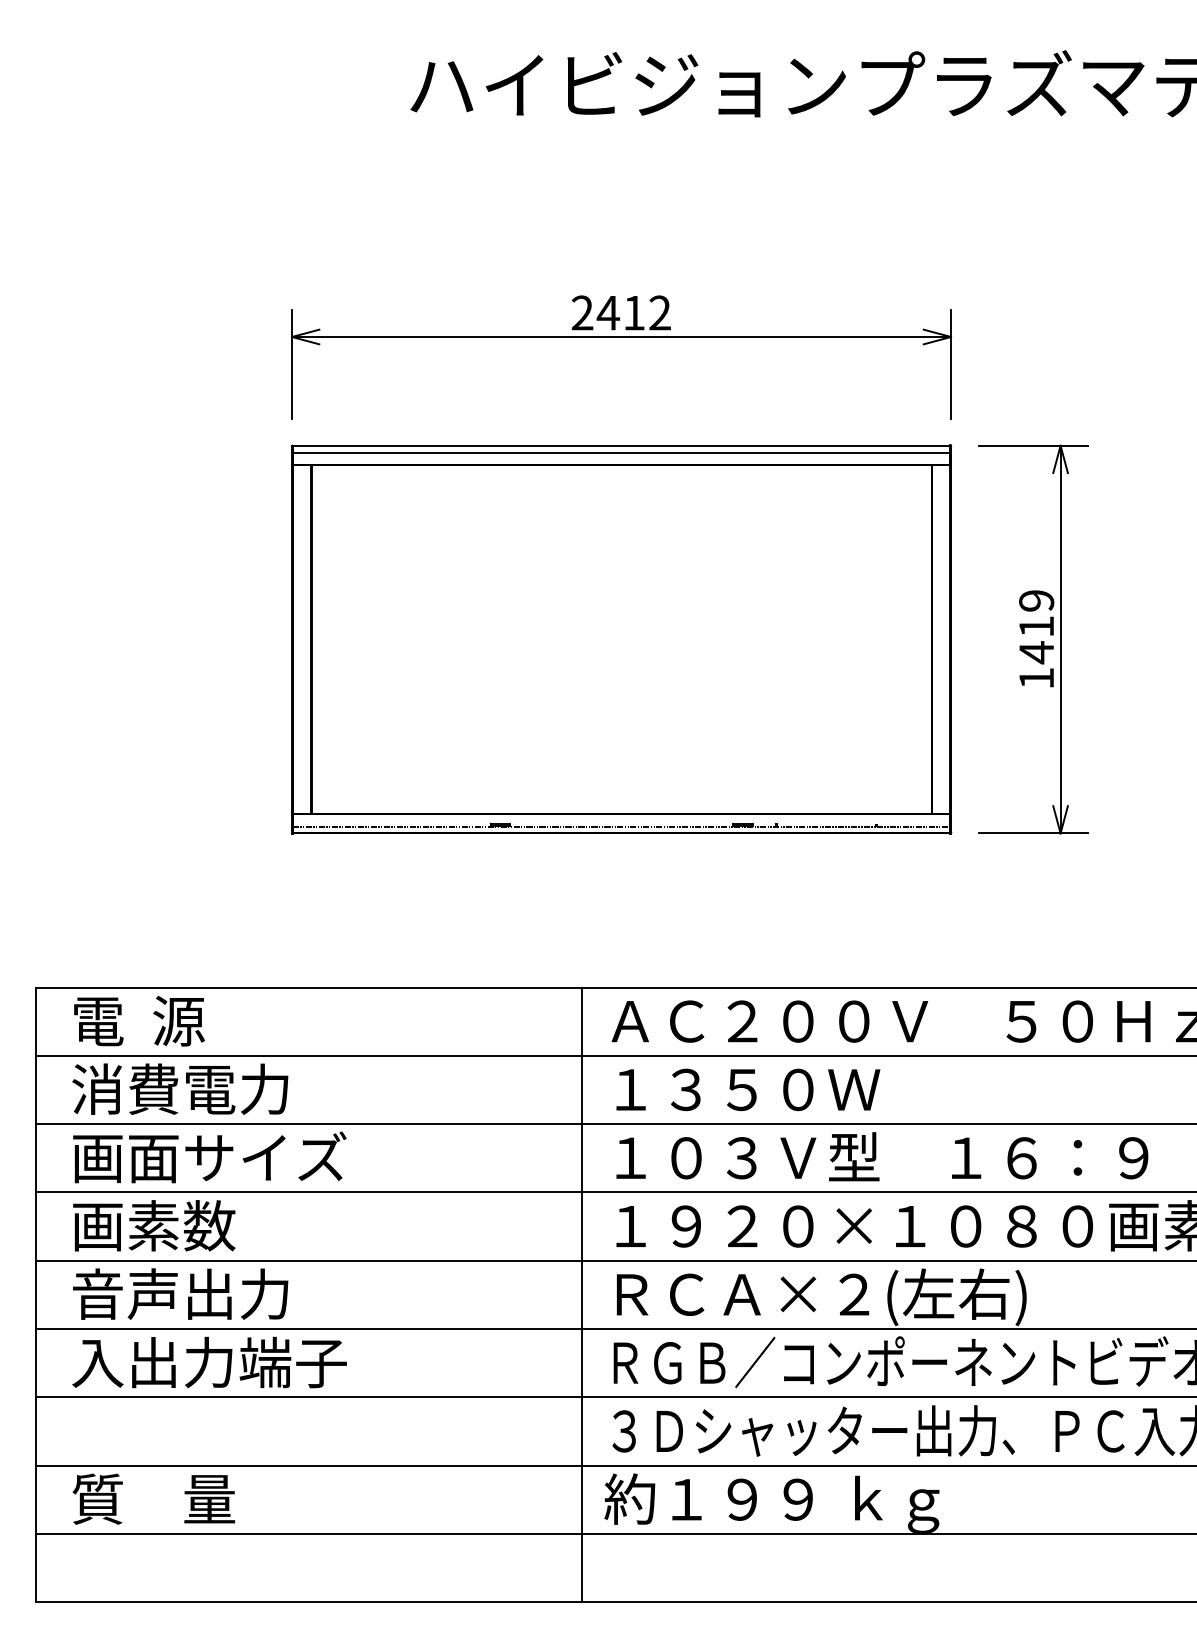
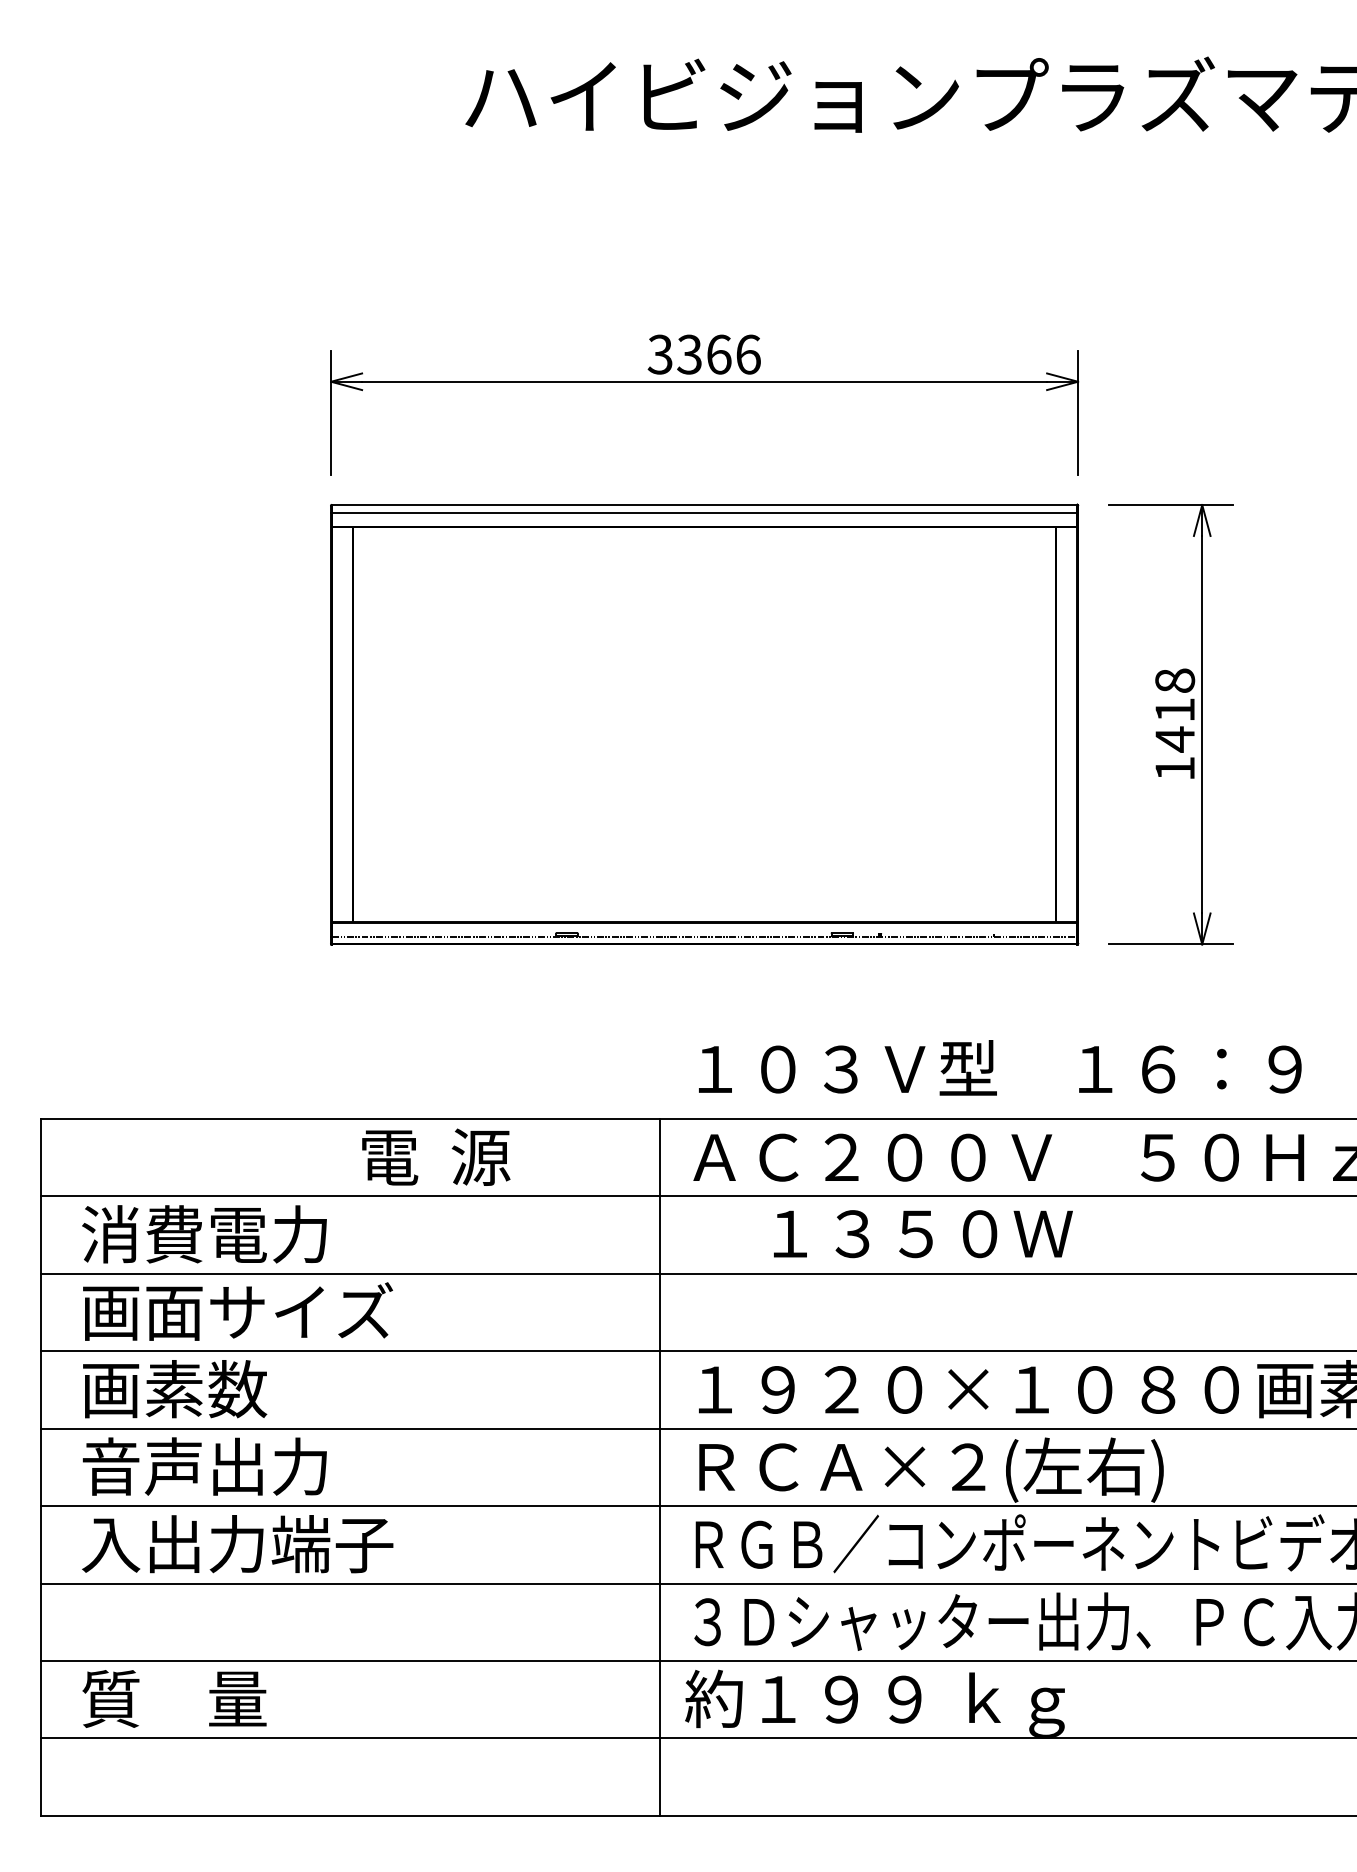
text: (620, 312) -> (703, 354), 2412 -> 3366
text: (1037, 600) -> (1175, 680), 1419 -> 1418
text: (139, 1020) -> (436, 1156), moved
text: (748, 1090) -> (923, 1234), moved
text: (882, 1156) -> (1000, 1067), moved

